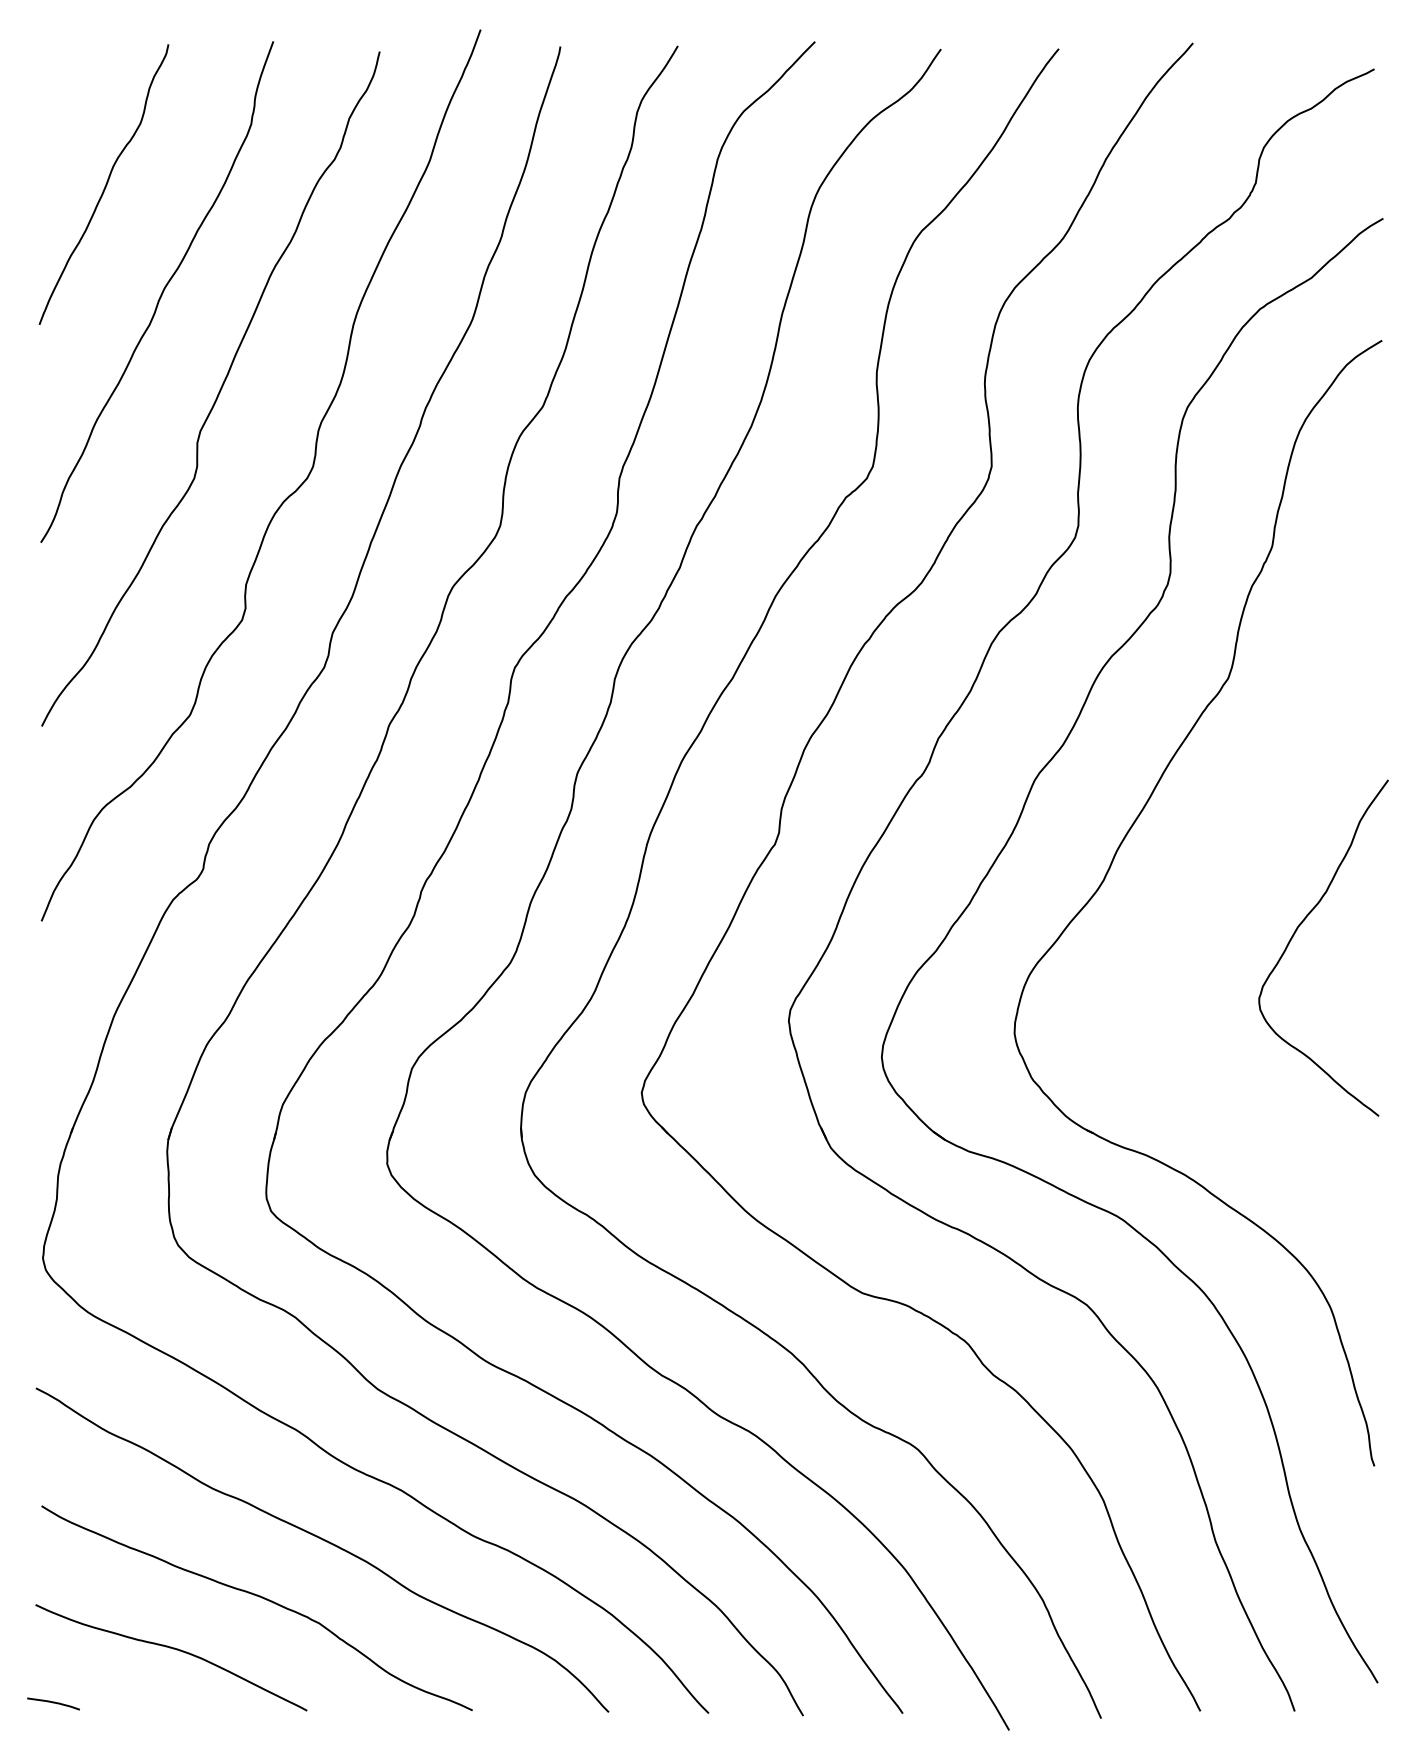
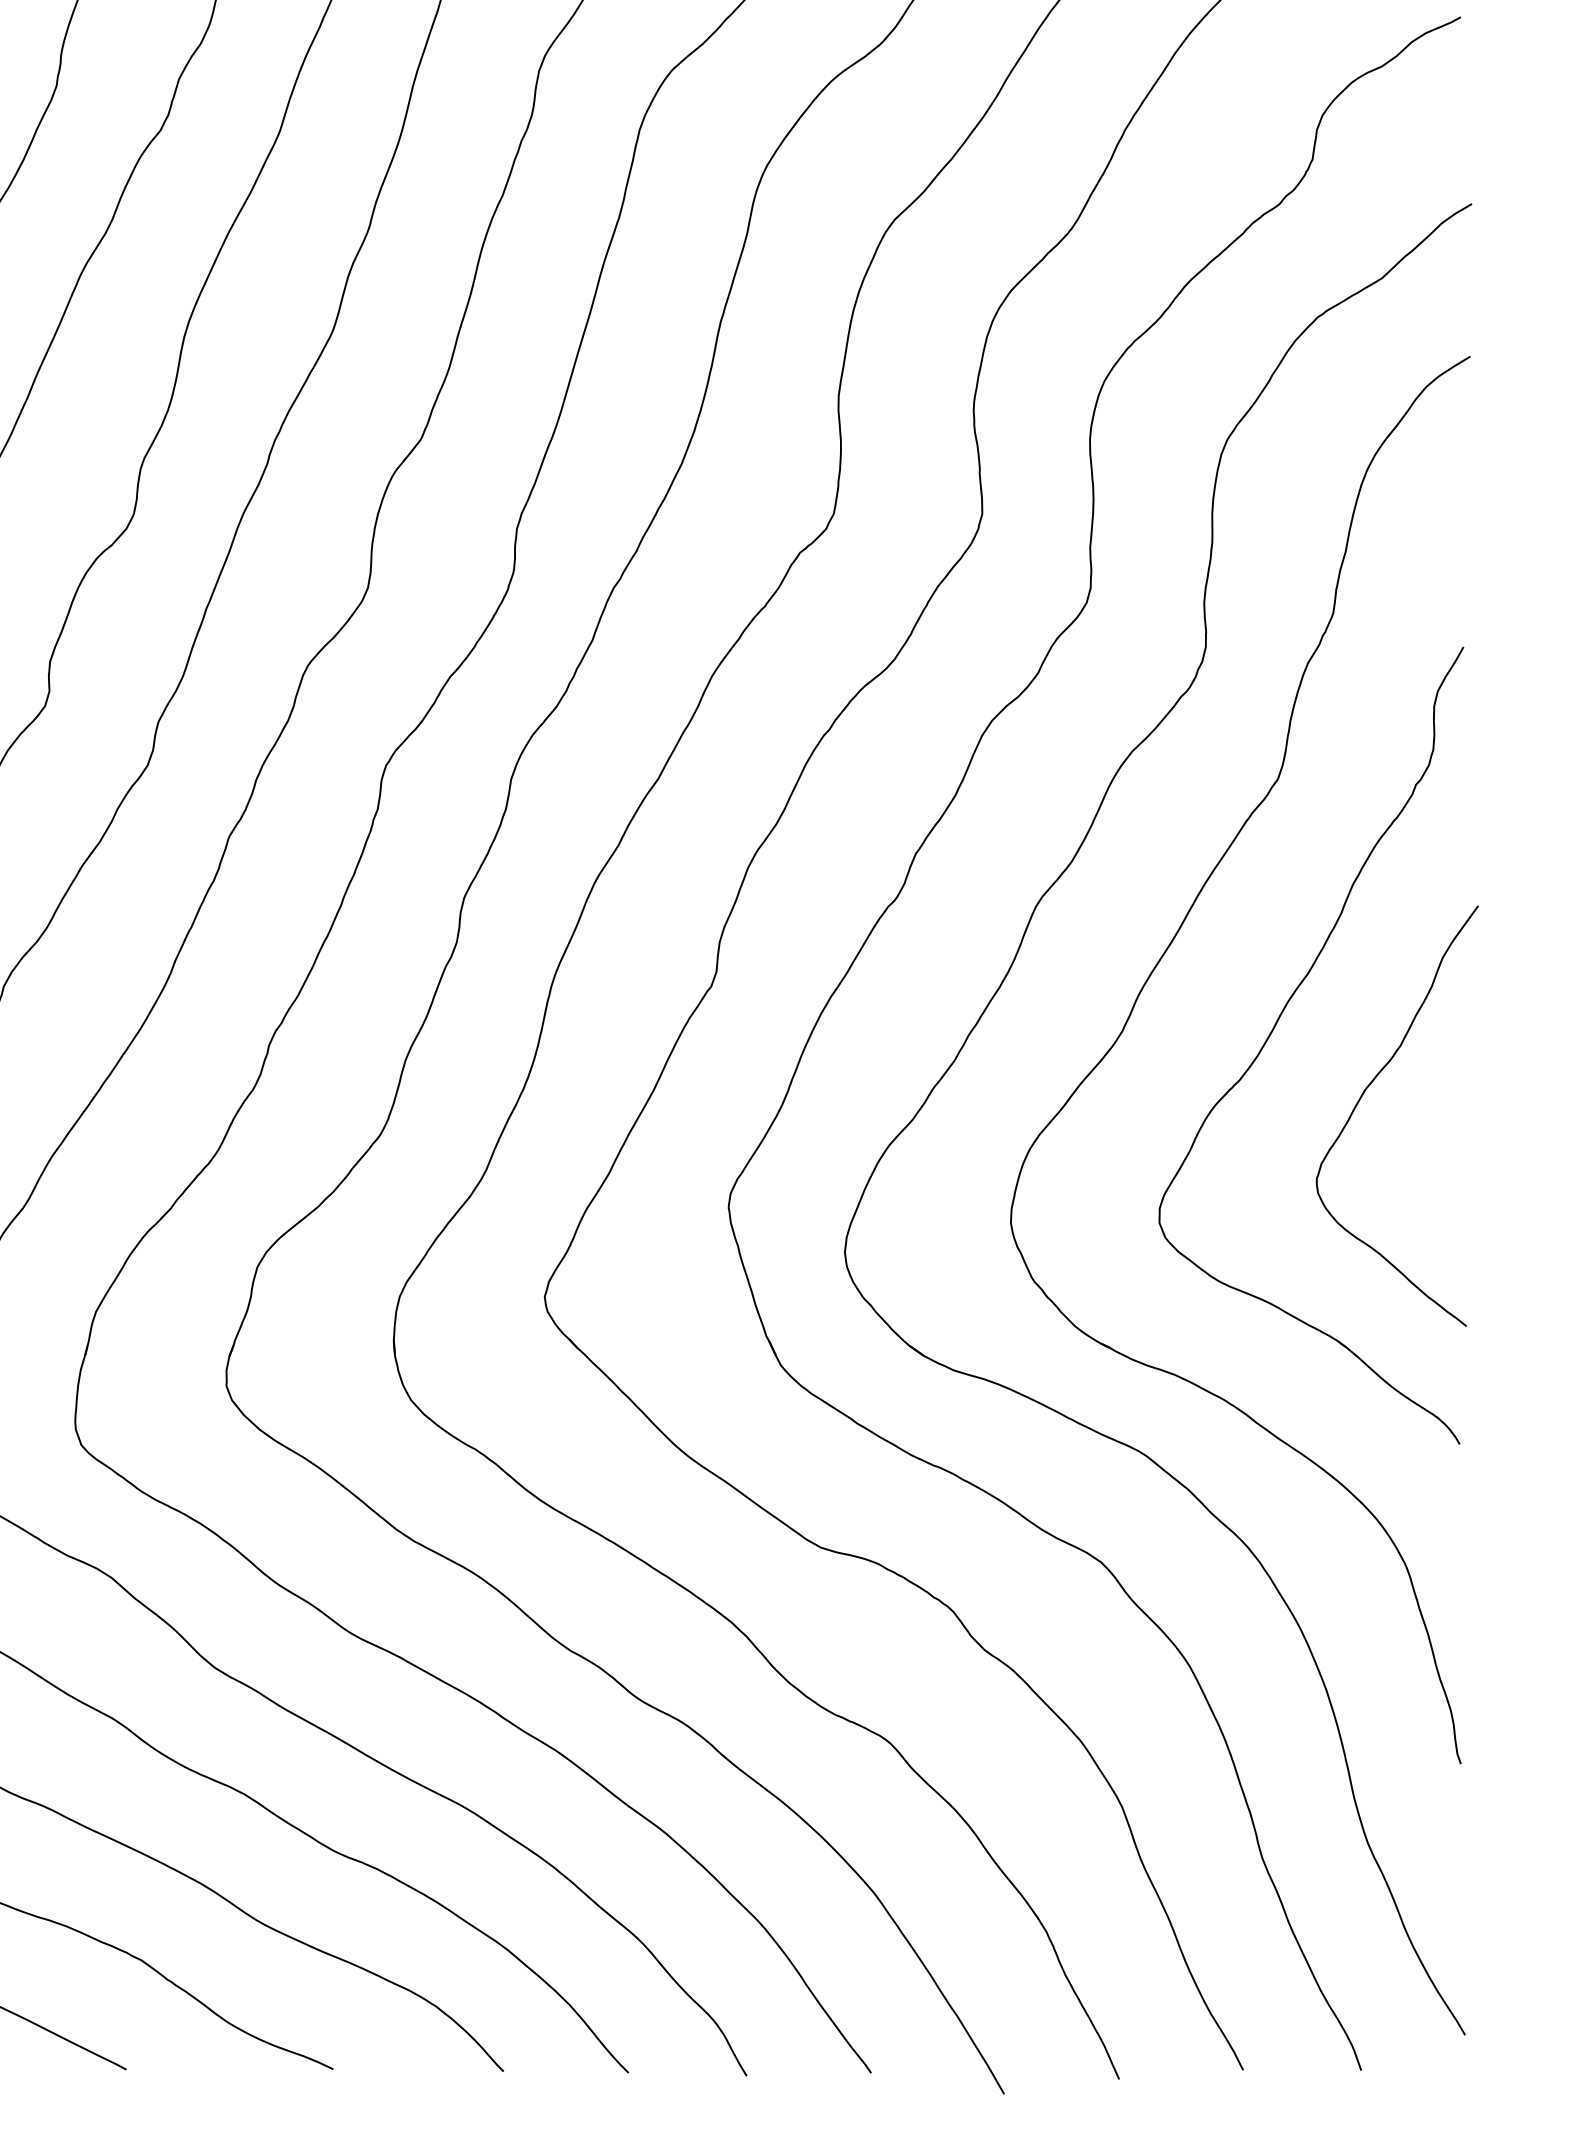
part: (1226, 876) -> (1275, 1026), added

